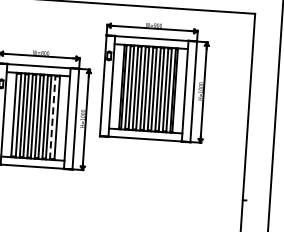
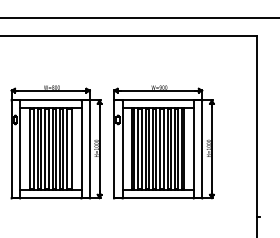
part: (154, 82) -> (163, 142), moved
line: (52, 116) -> (67, 148), dashed -> solid

